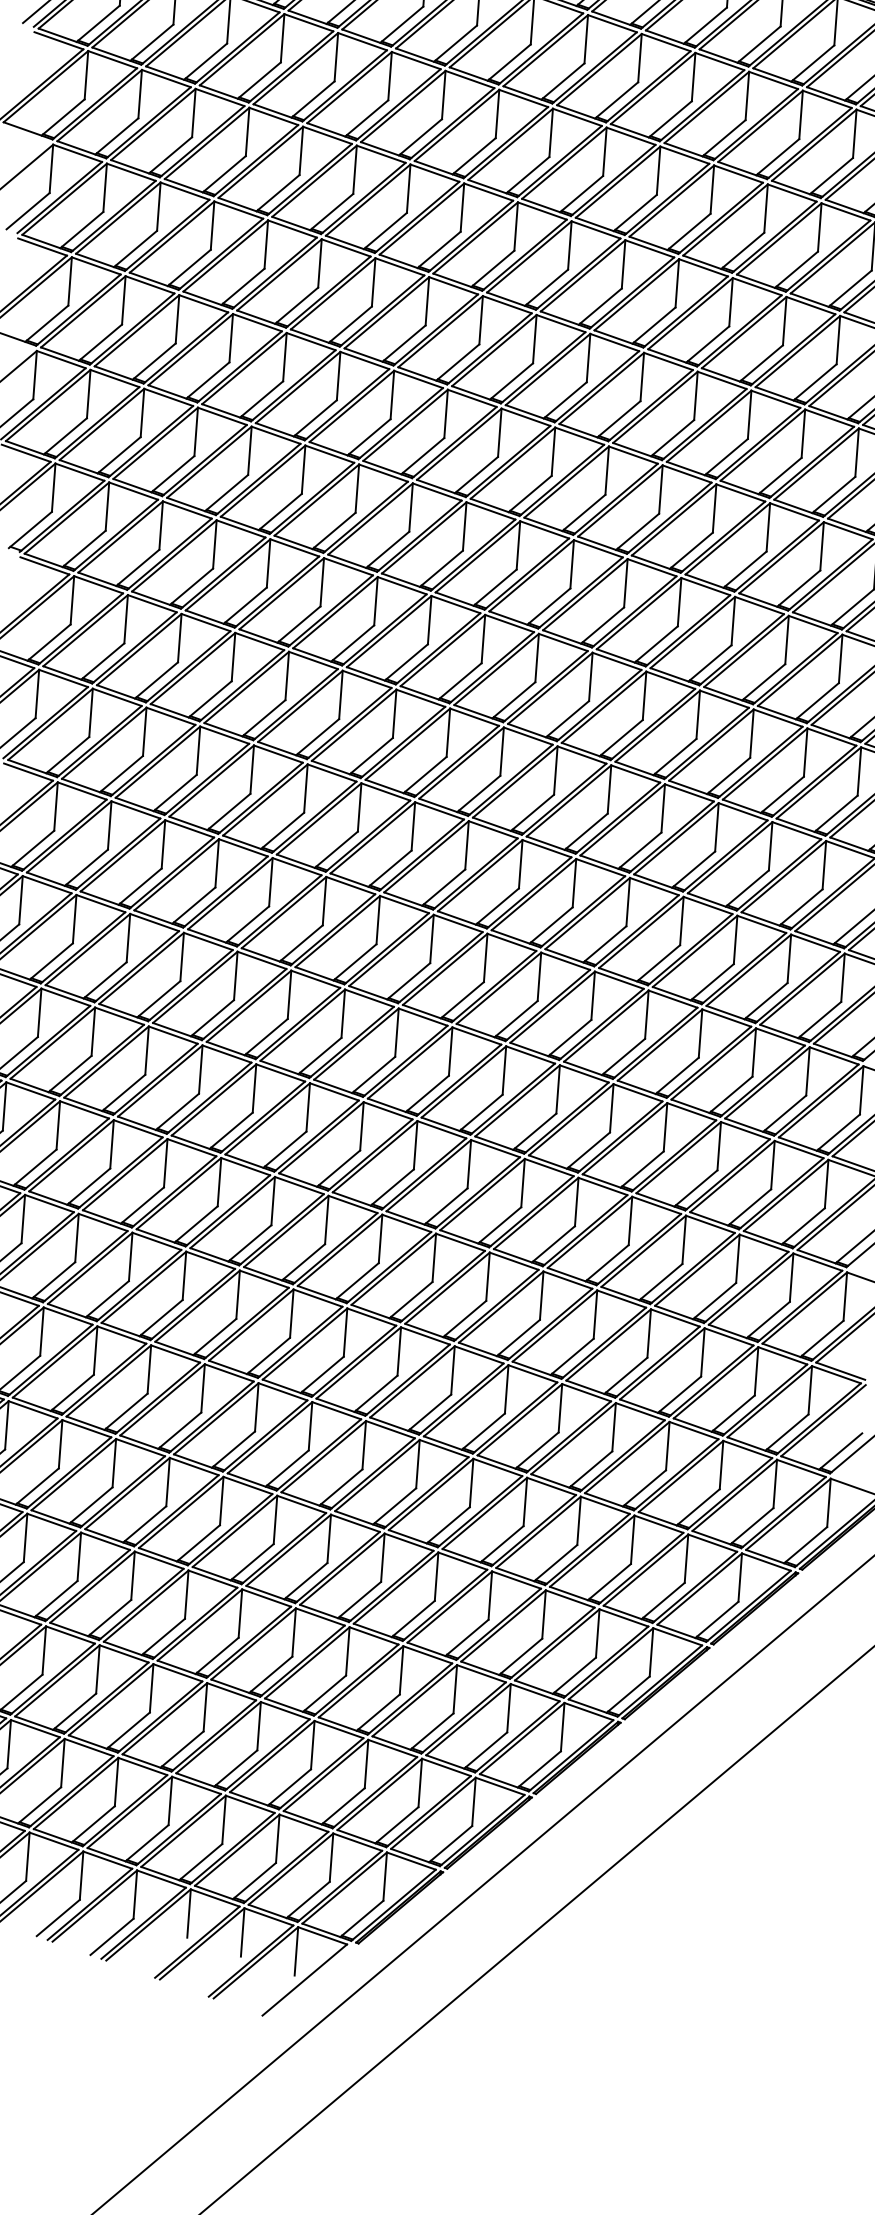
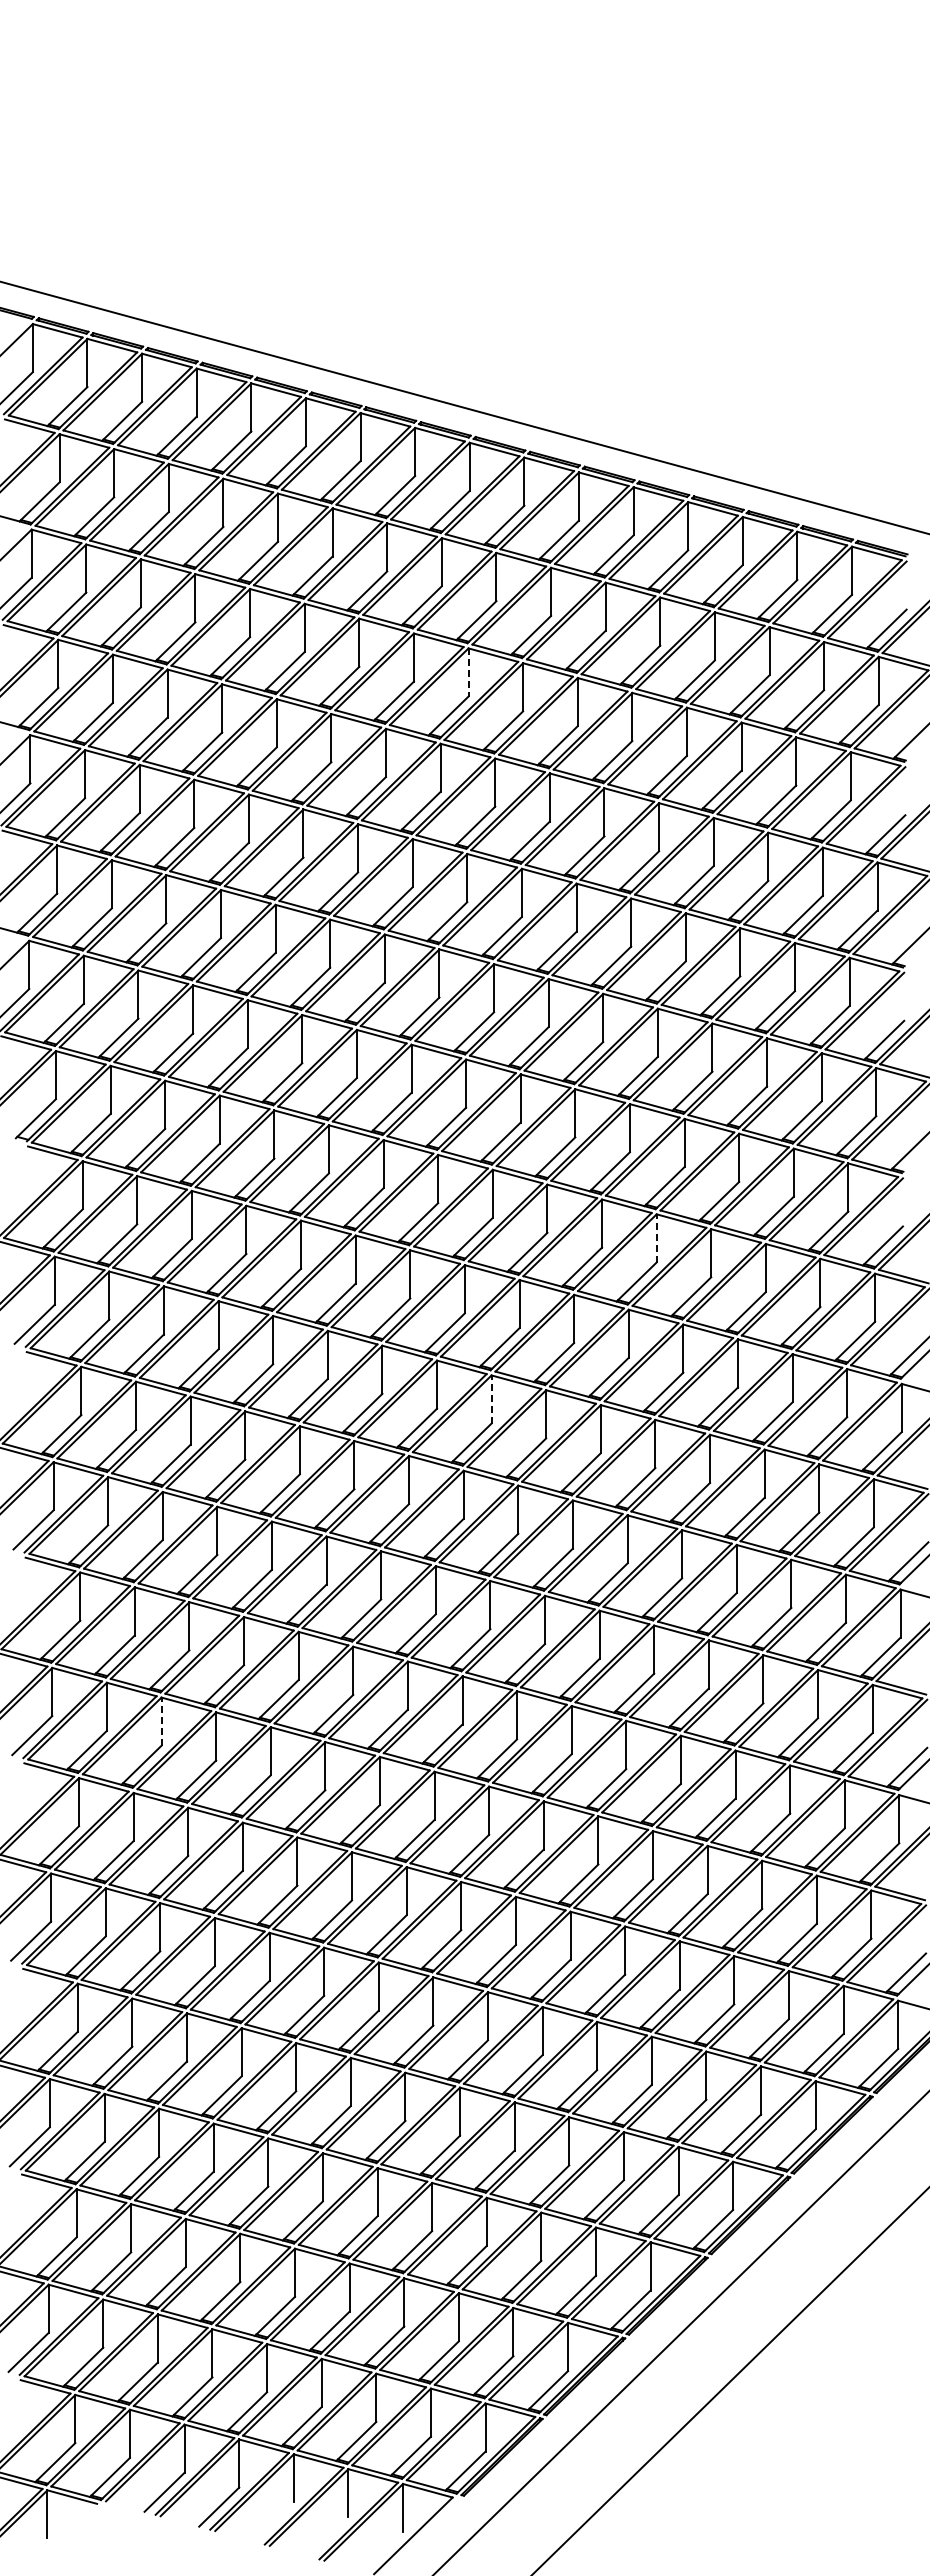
line: (497, 114) -> (468, 672), solid -> dashed
line: (644, 694) -> (656, 1237), solid -> dashed
line: (466, 845) -> (491, 1399), solid -> dashed
line: (112, 1144) -> (161, 1721), solid -> dashed

